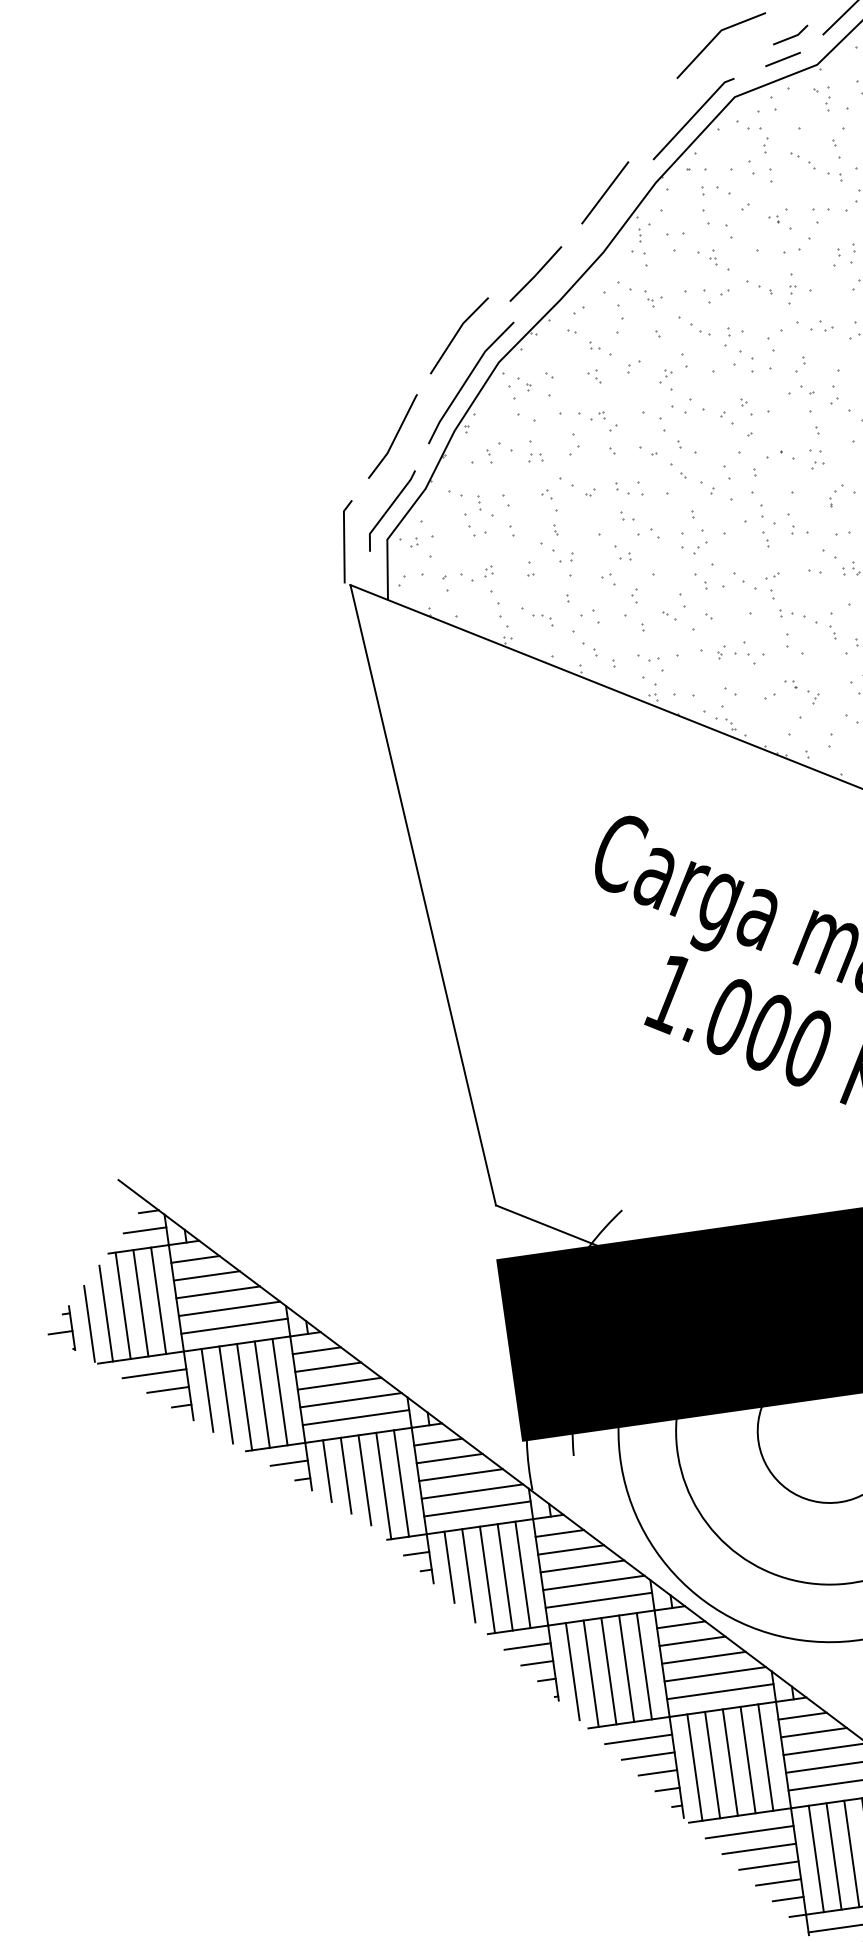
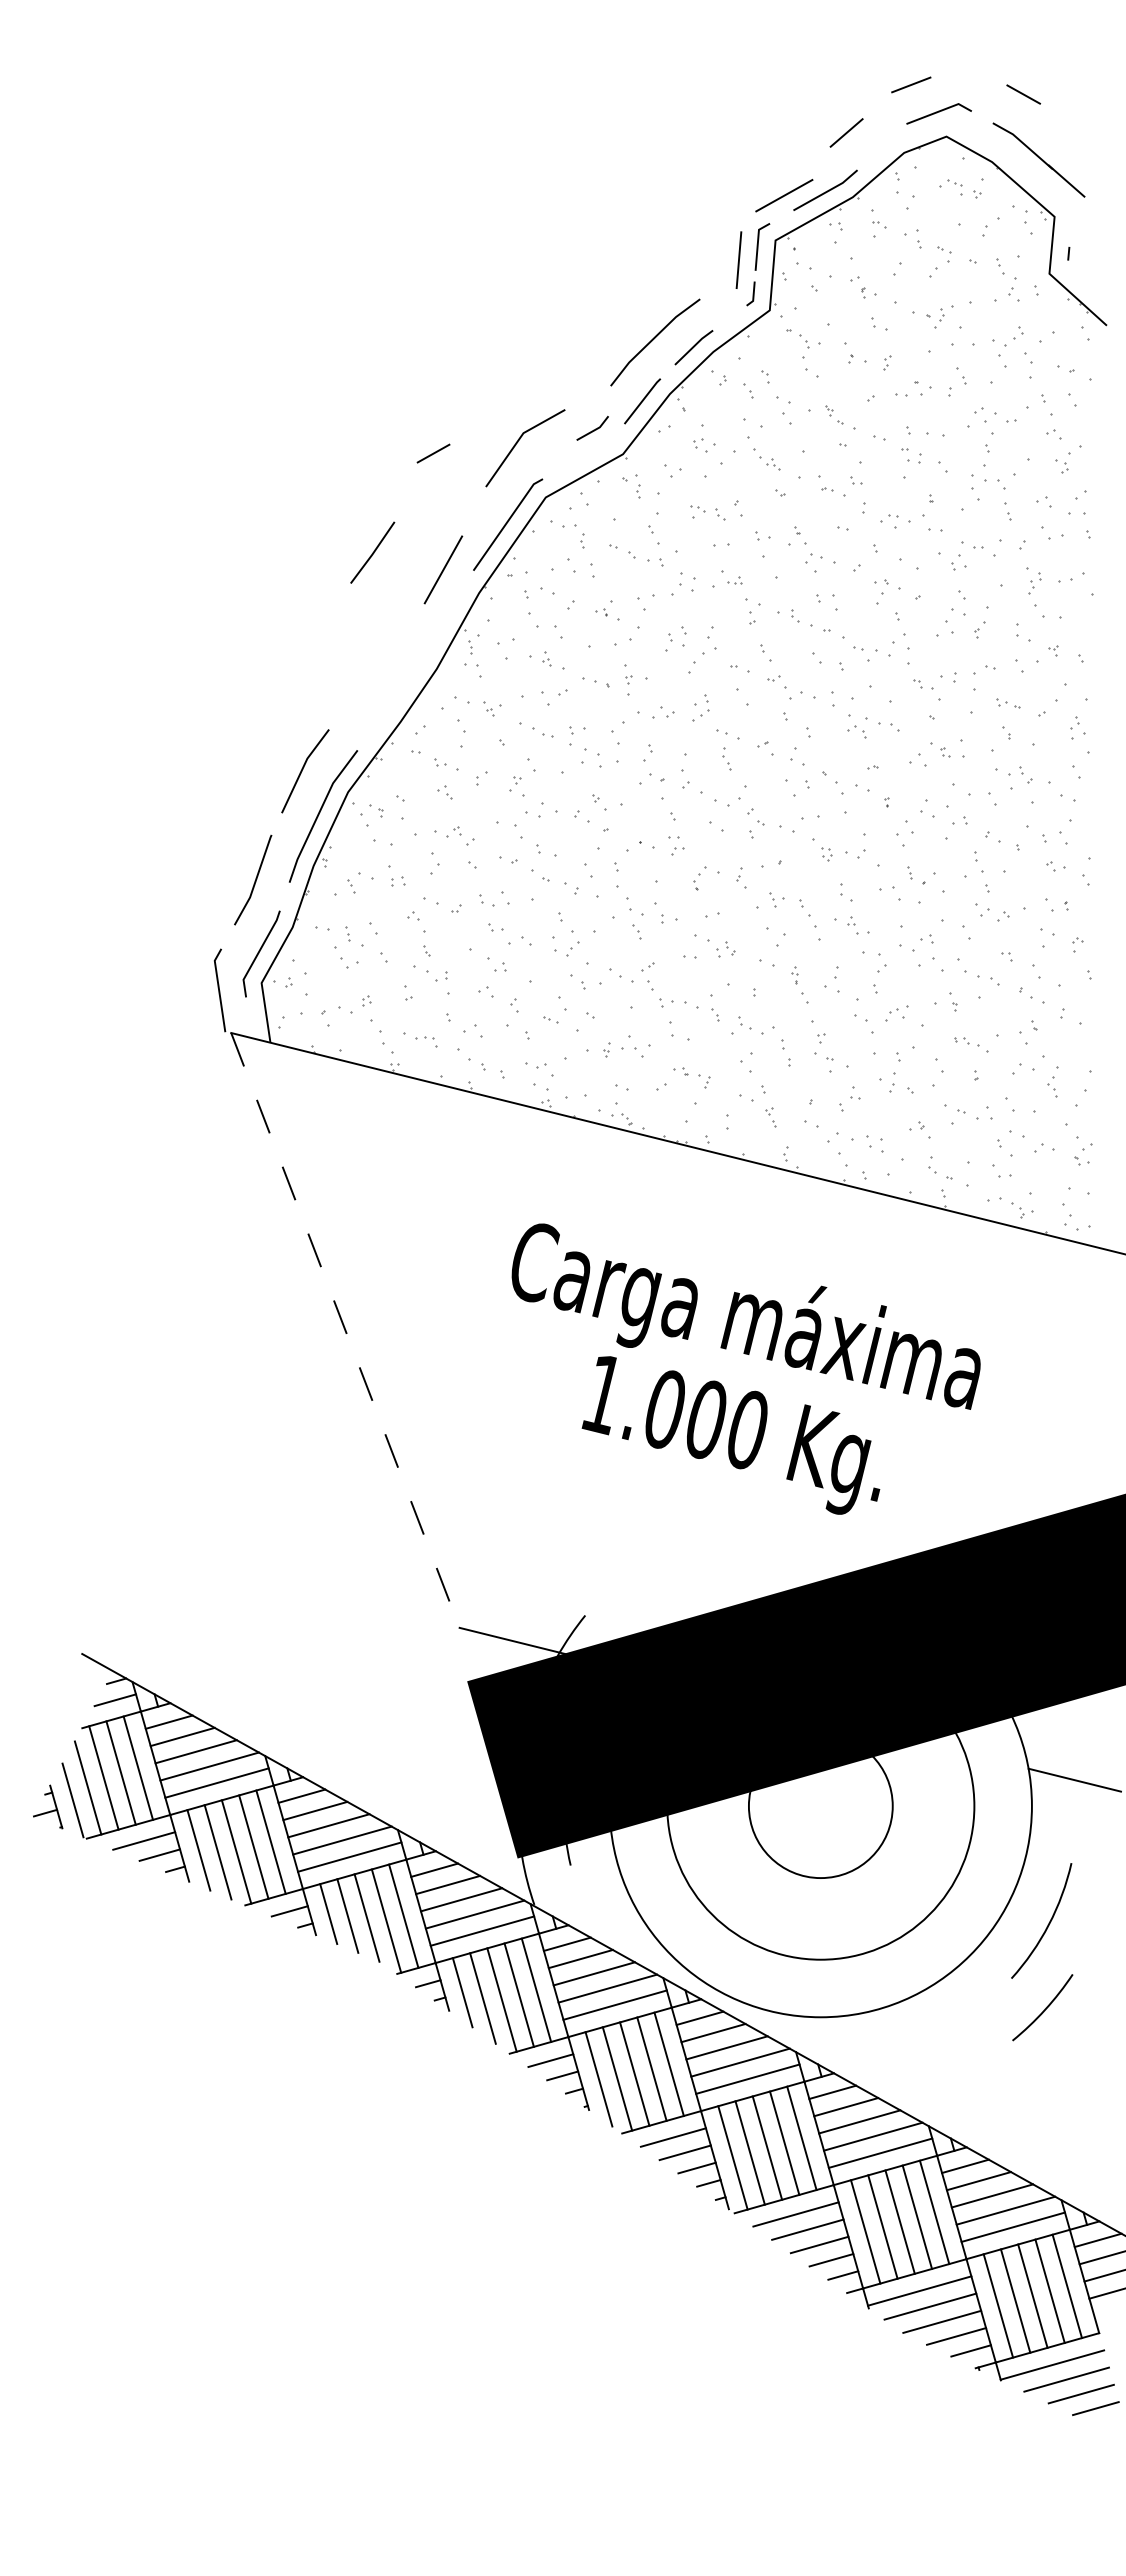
line: (783, 59) -> (433, 453), moved
line: (605, 192) -> (443, 569), moved
line: (535, 273) -> (372, 552), moved
line: (423, 895) -> (345, 1330), solid -> dashed

